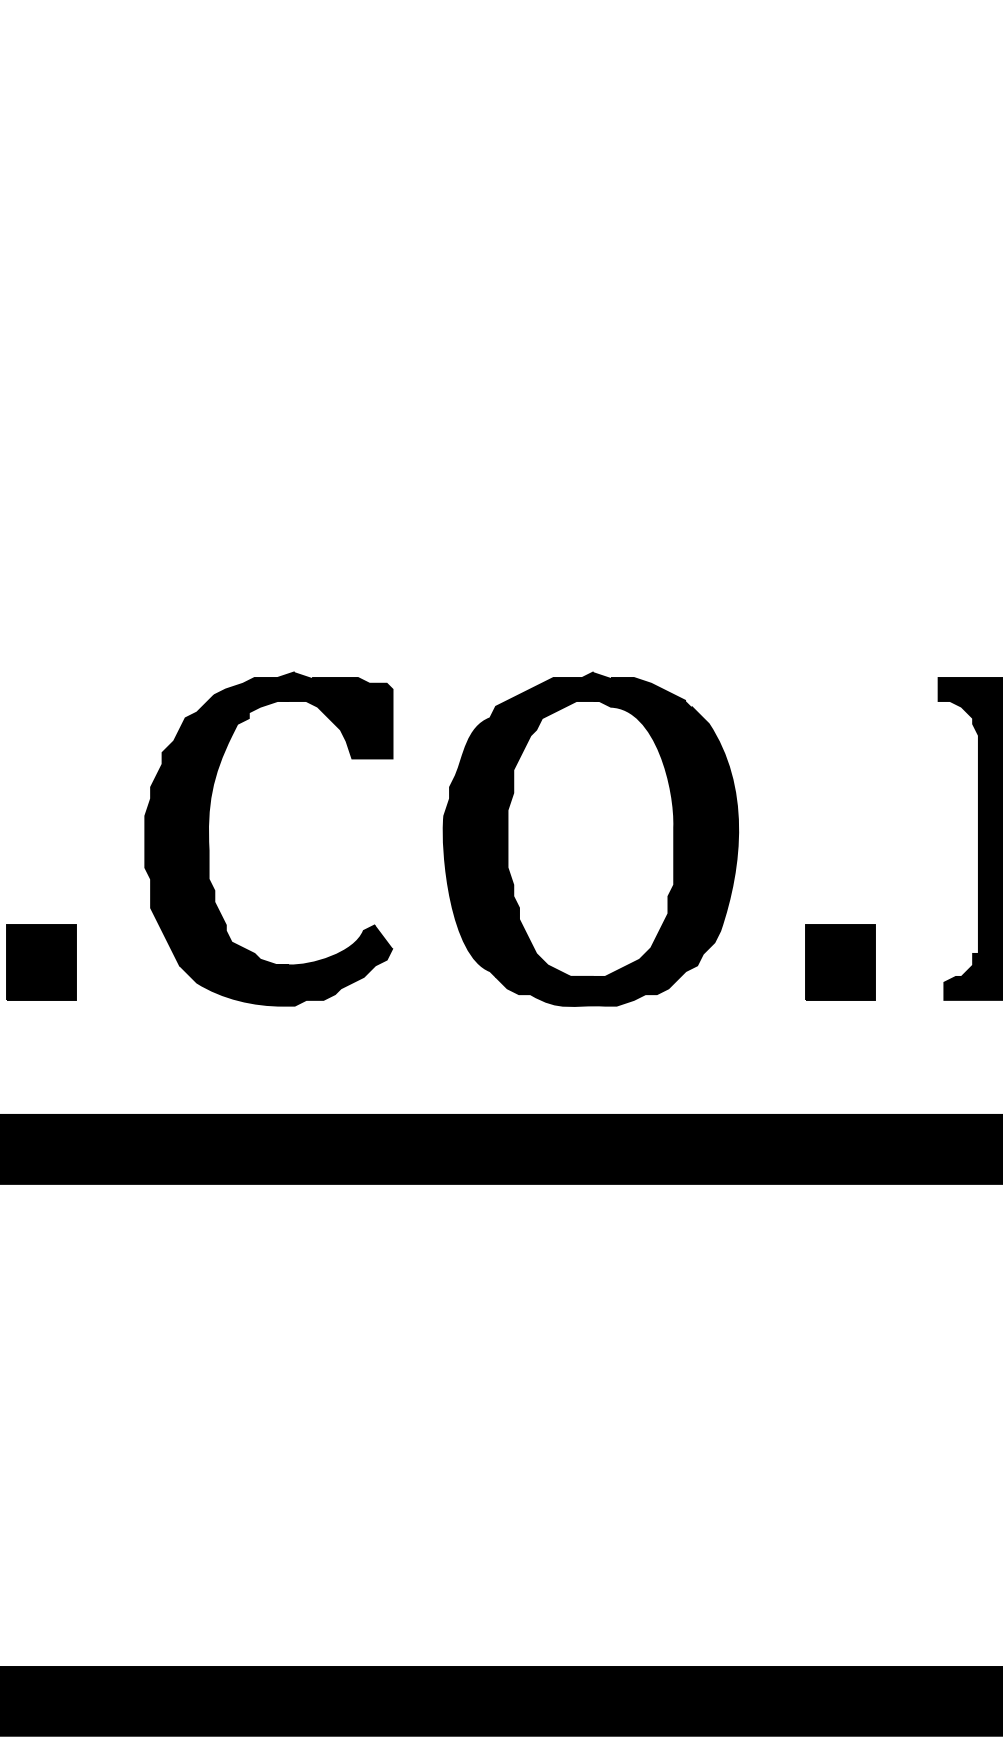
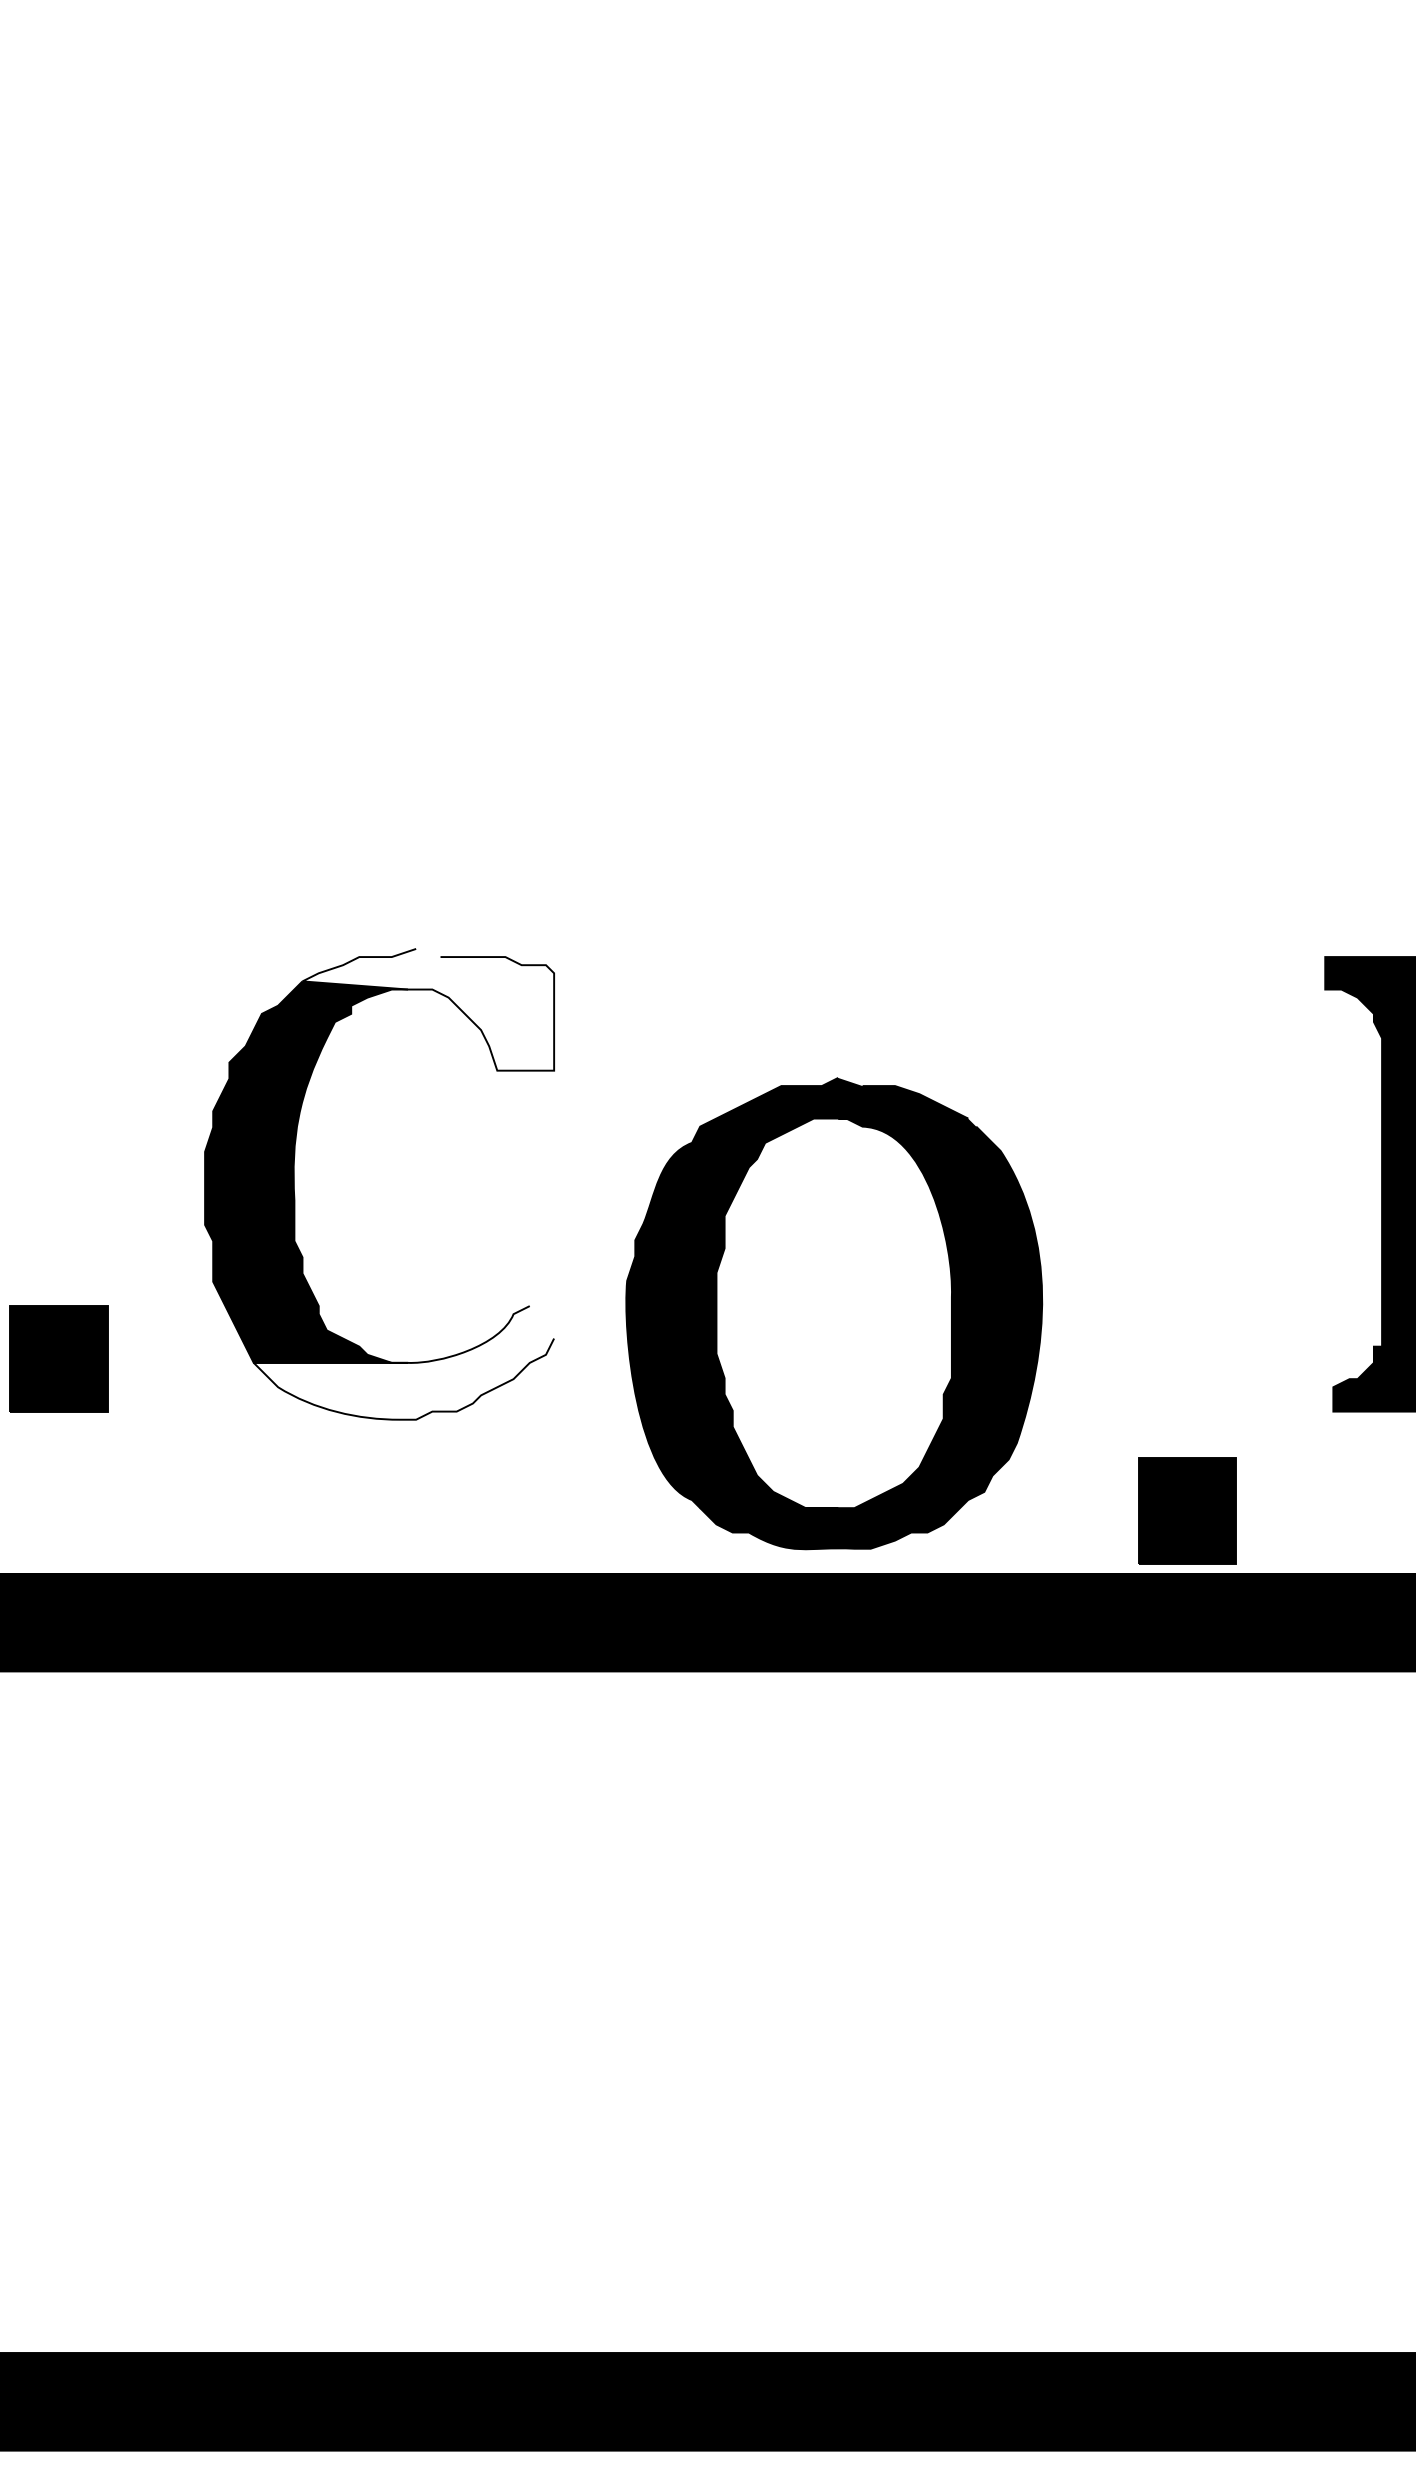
fill: (303, 715) -> (428, 1009), removed
part: (591, 839) -> (834, 1313), moved
part: (841, 962) -> (1187, 1510), moved
fill: (285, 965) -> (403, 1362), removed

